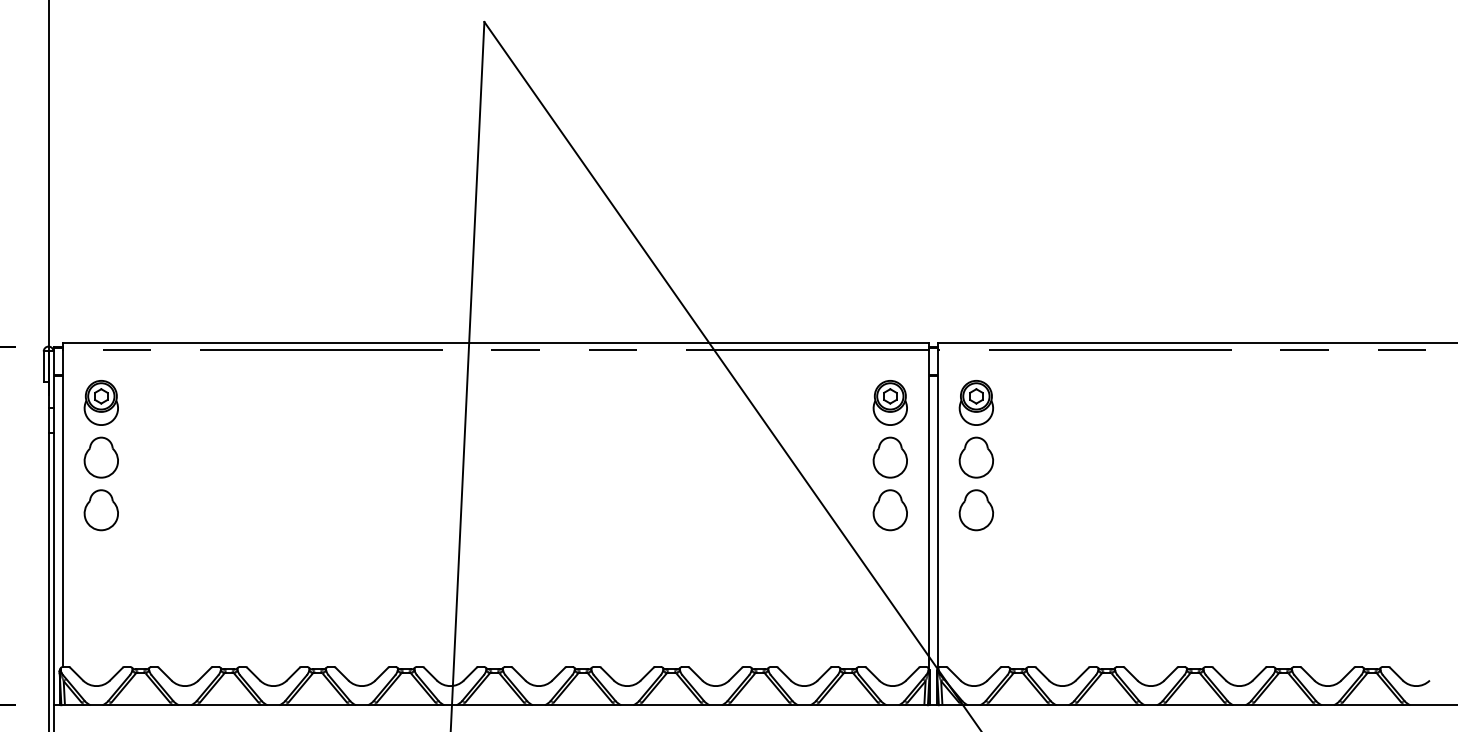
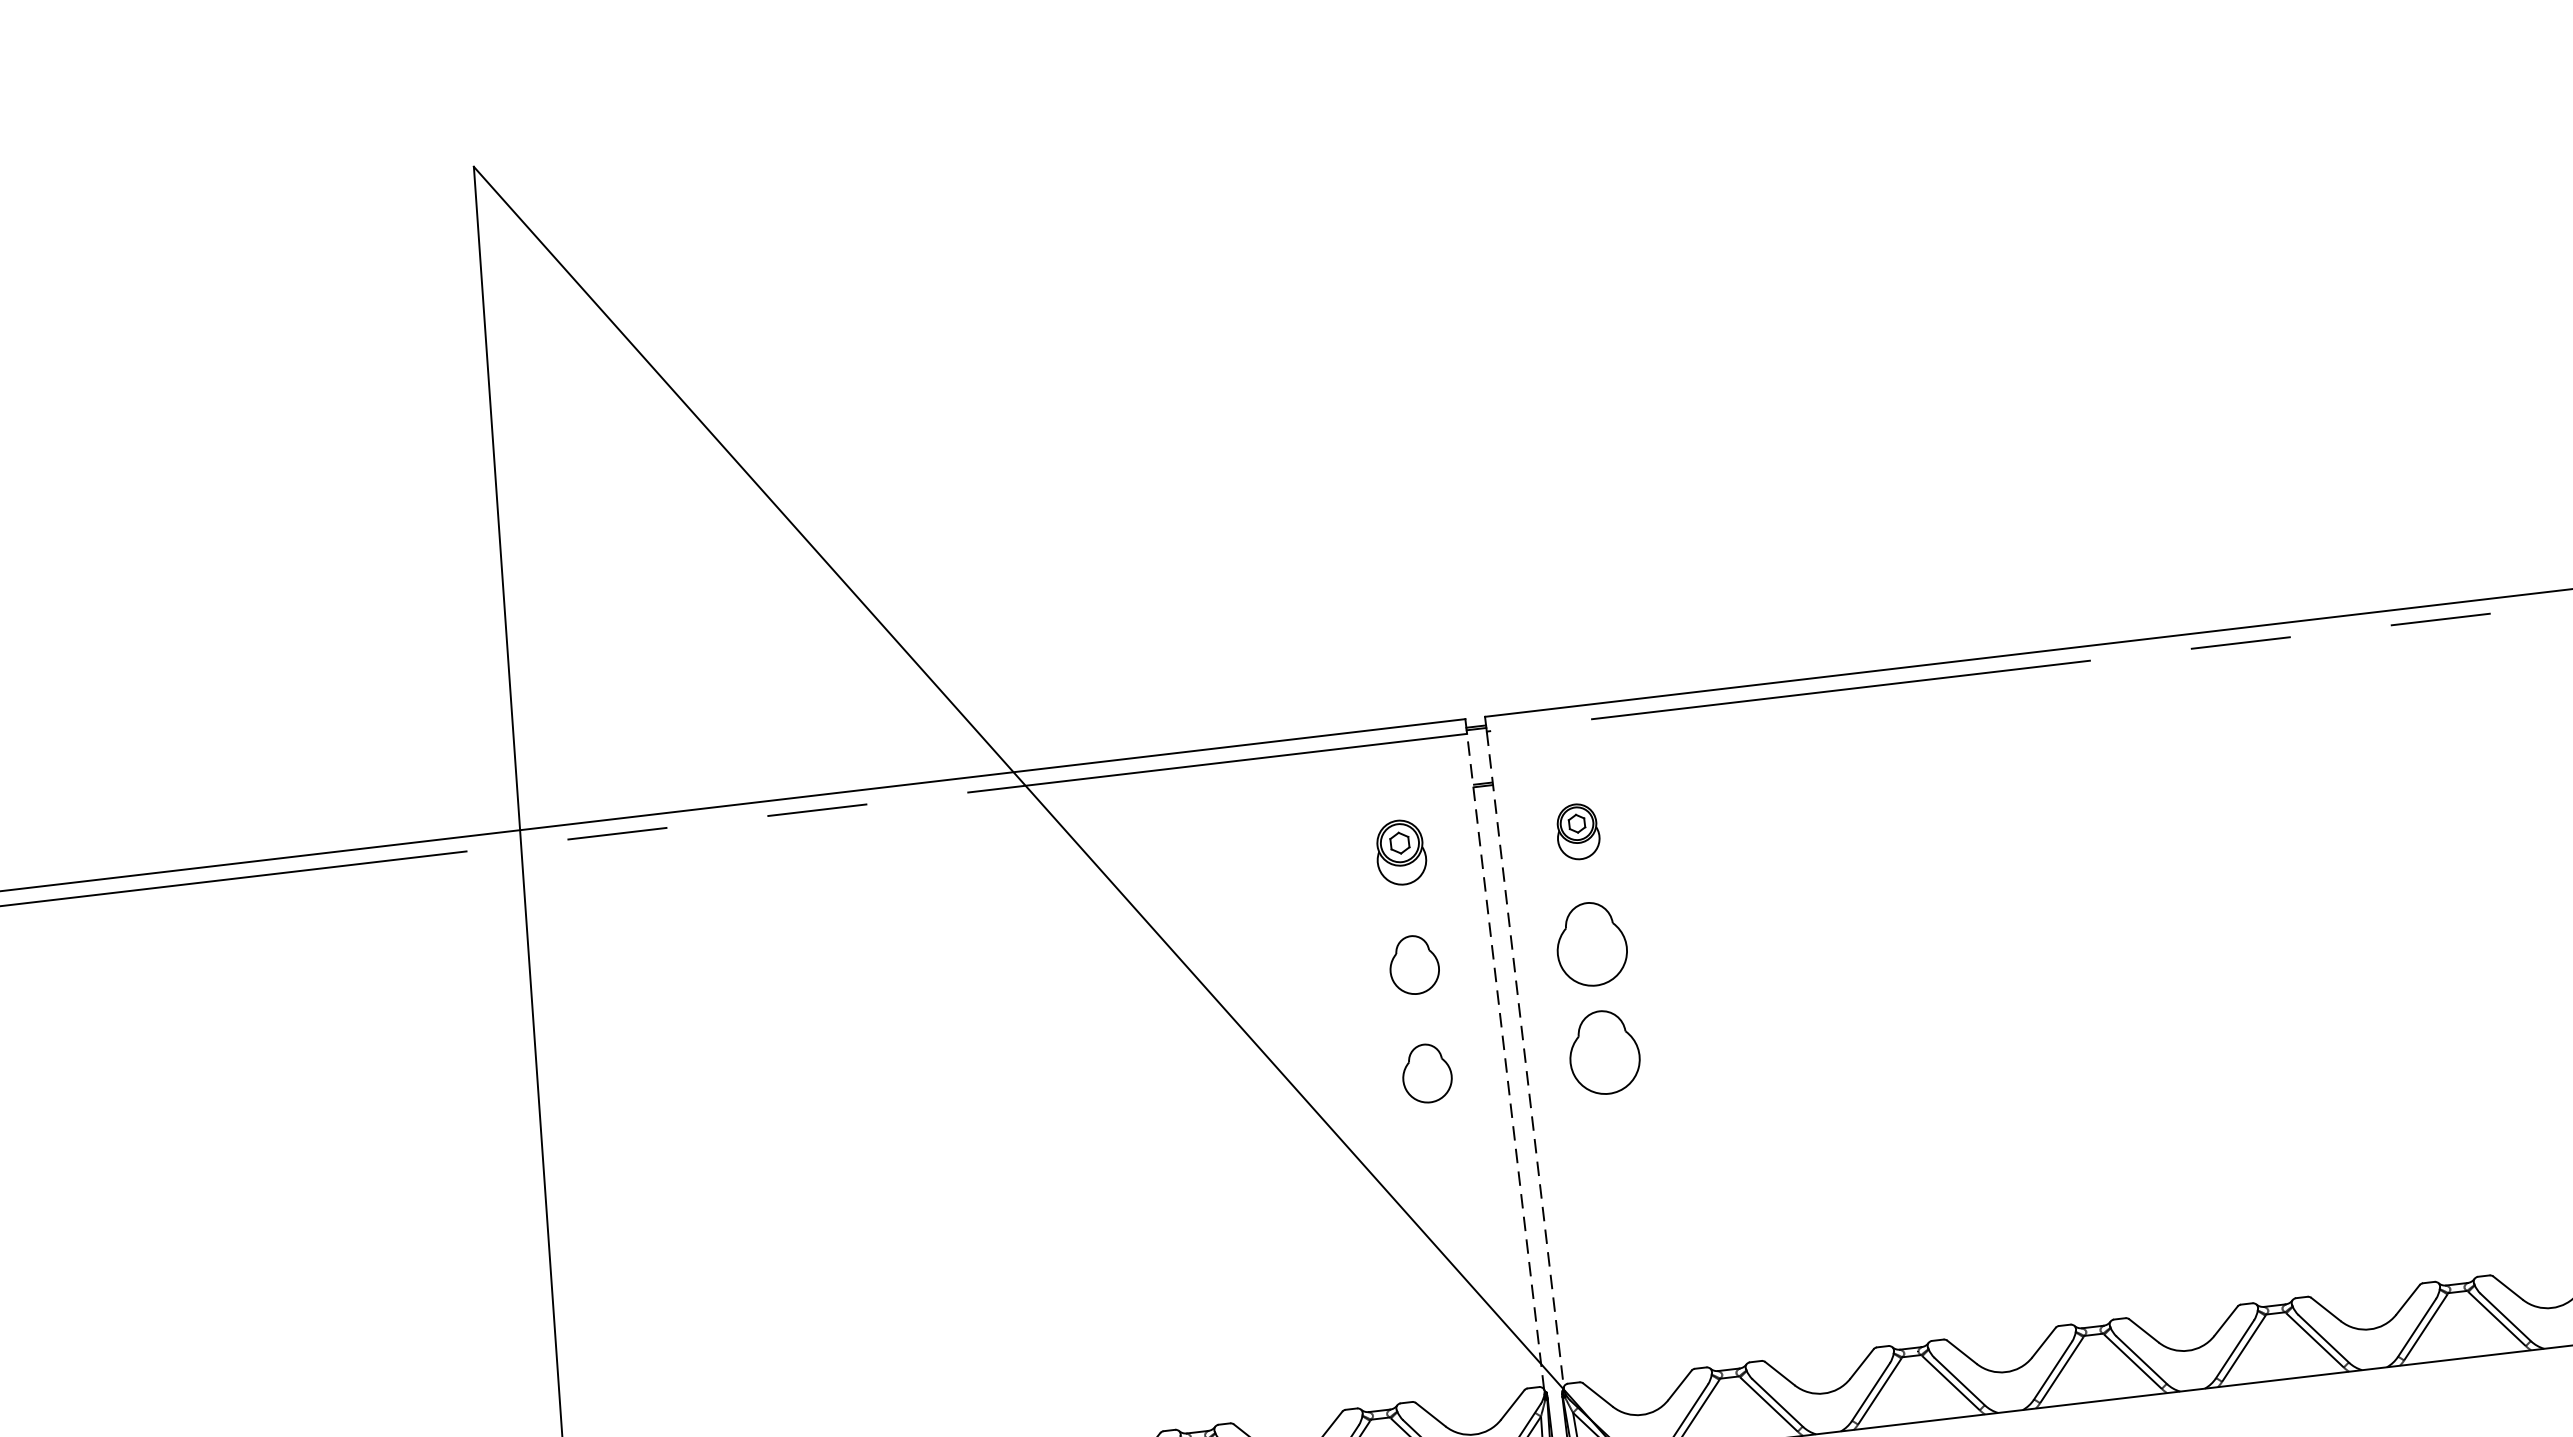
part: (889, 402) -> (1399, 851), size x0.7
part: (975, 402) -> (1576, 831), size x0.6
part: (889, 457) -> (1412, 965), size x0.7
line: (928, 508) -> (1505, 1060), solid -> dashed
line: (938, 509) -> (1526, 1060), solid -> dashed
part: (889, 510) -> (1425, 1074), size x0.7

